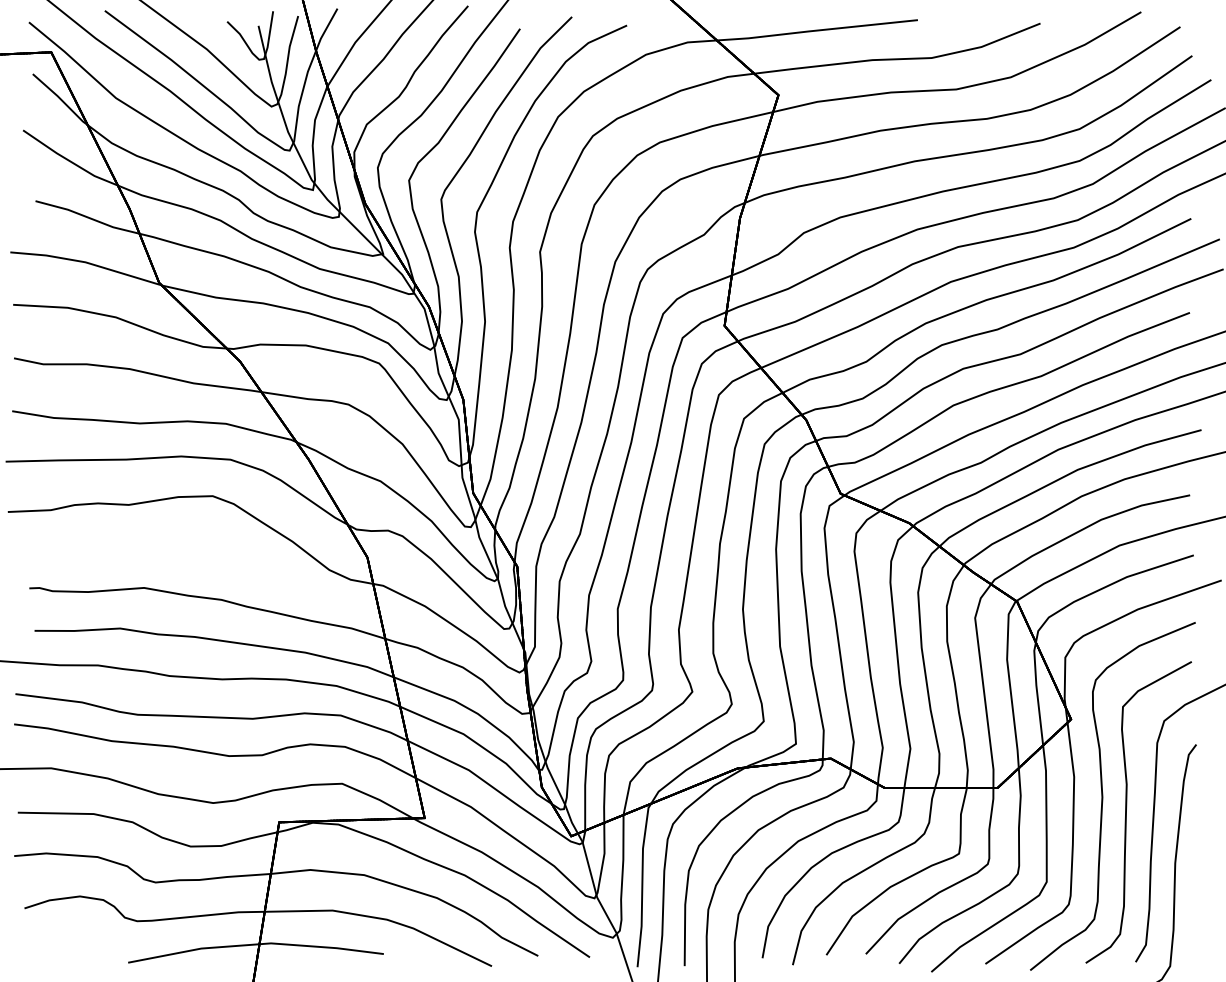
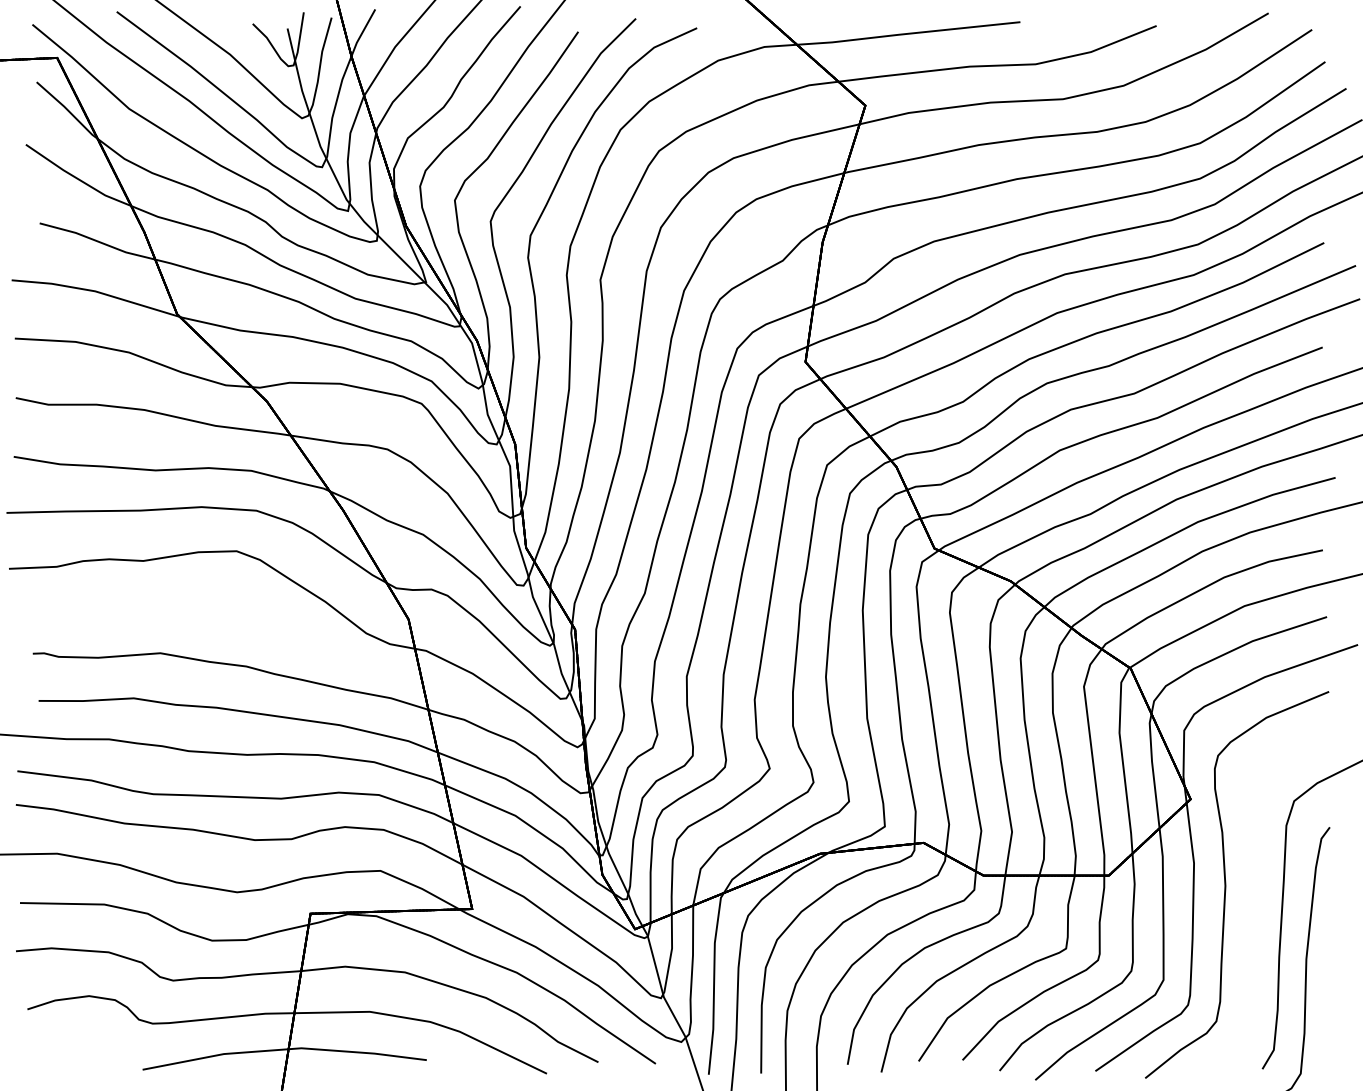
part: (1126, 812) -> (1252, 902), removed

